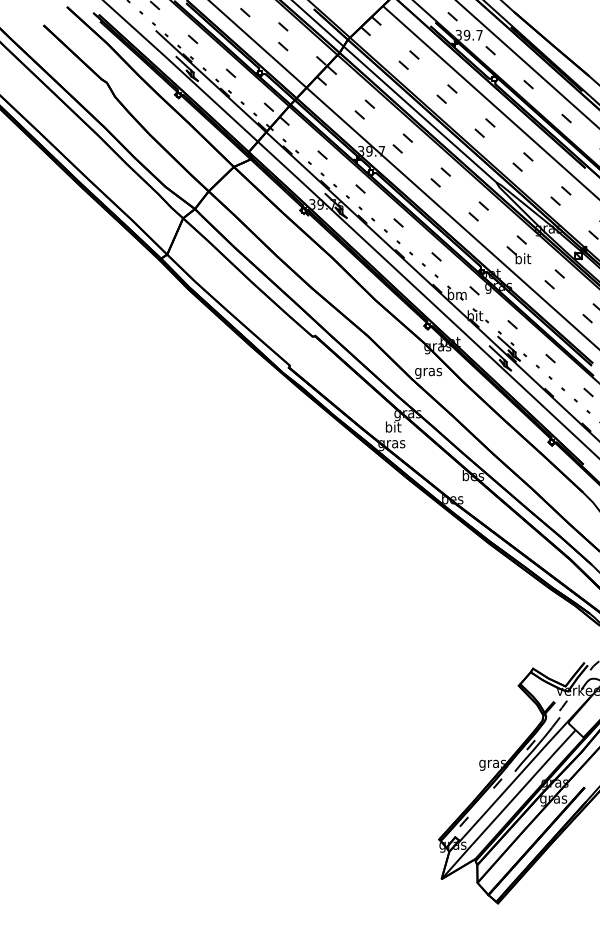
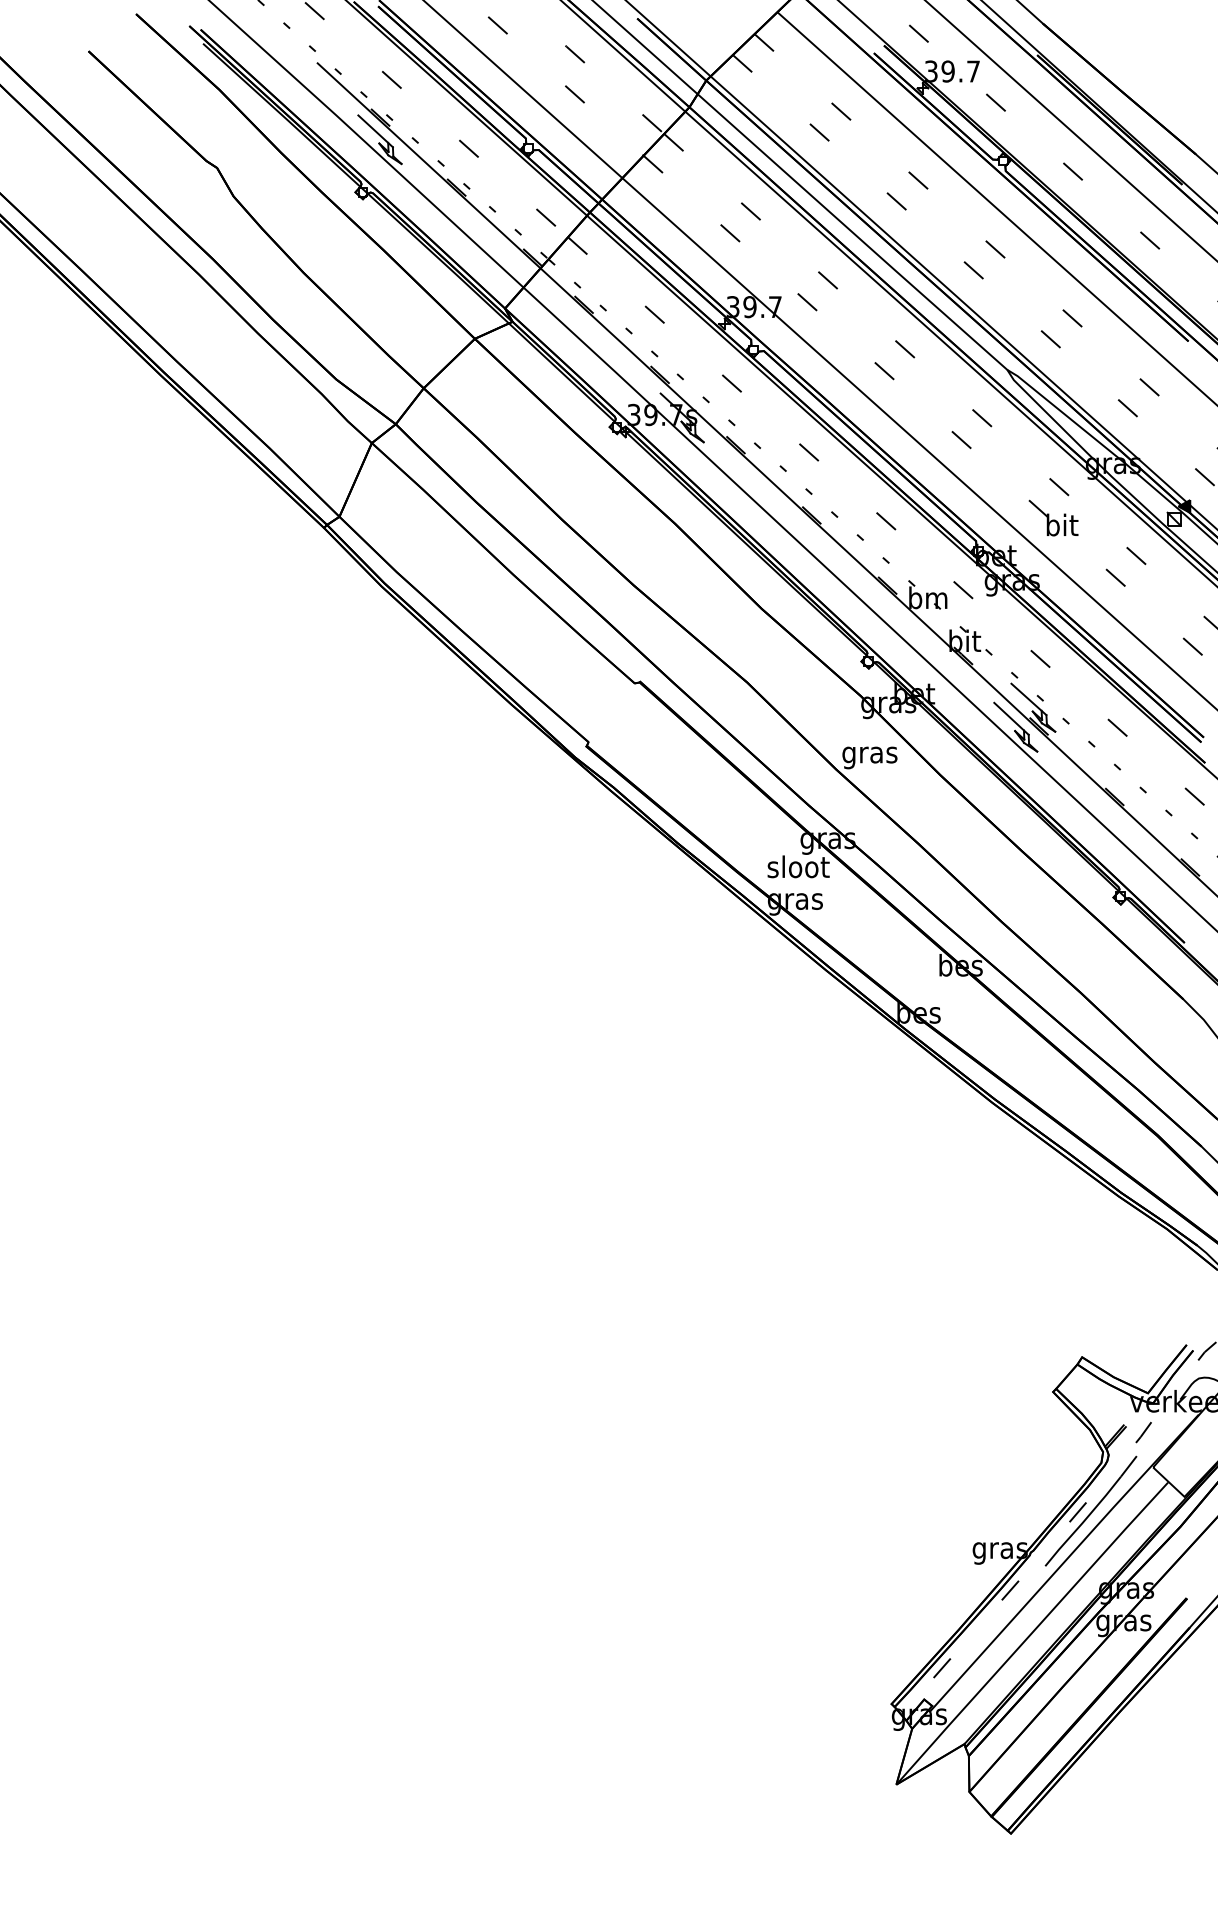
text: (393, 426) -> (798, 865), bit -> sloot

